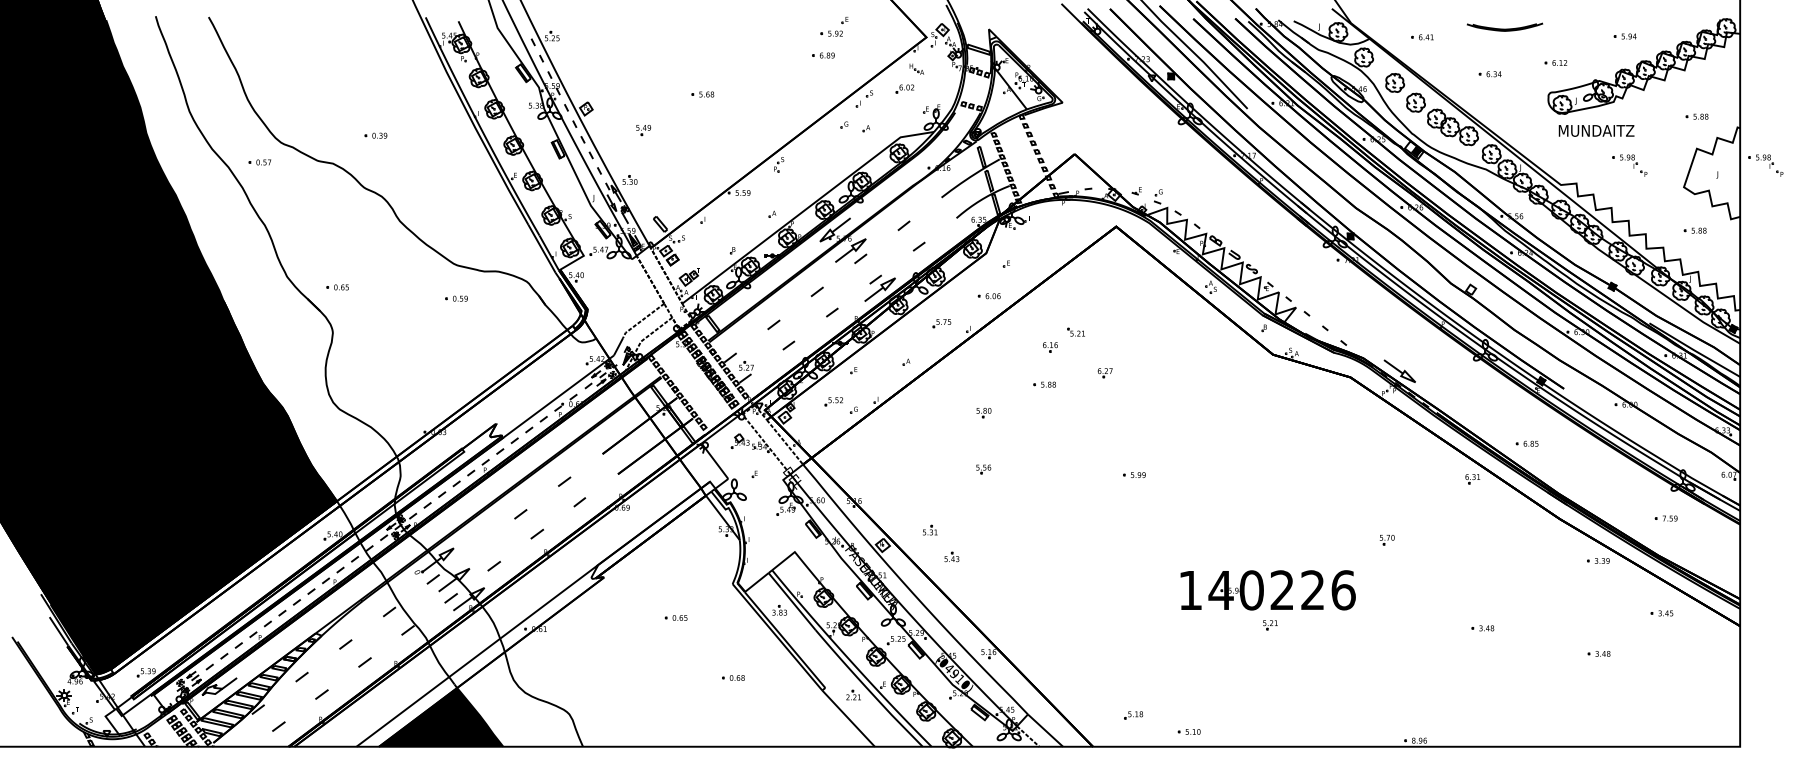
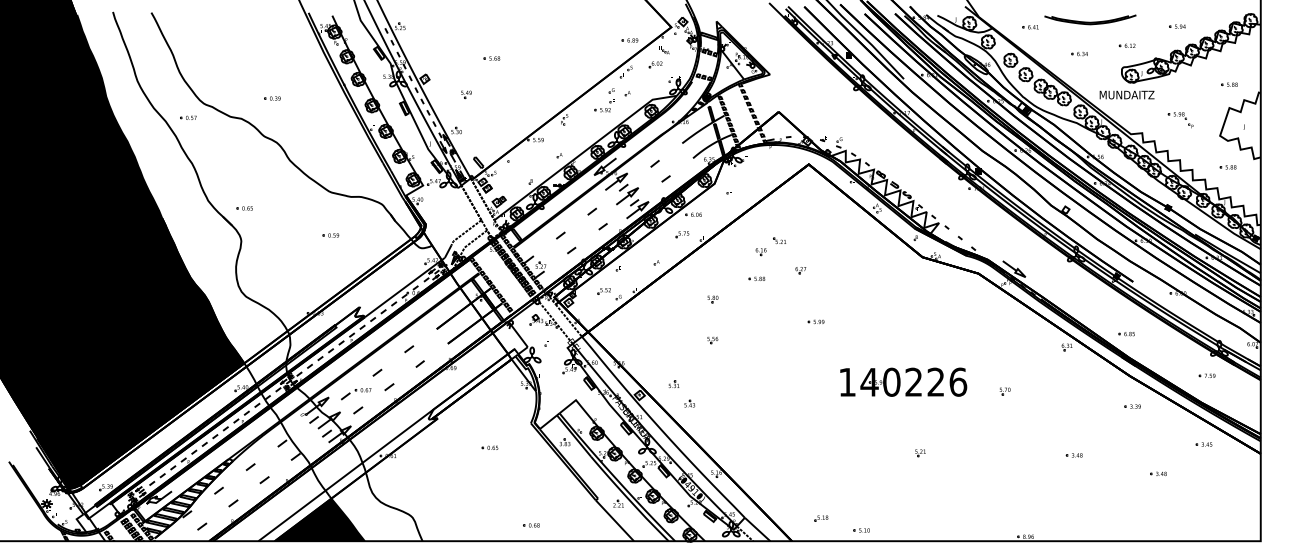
part: (834, 26) -> (604, 104), moved
part: (1504, 27) -> (1090, 20), size x1.67
part: (823, 55) -> (630, 40), moved
part: (702, 94) -> (491, 58), moved
text: (1596, 130) -> (1127, 94), moved
part: (1765, 165) -> (1279, 120), removed
part: (865, 270) -> (627, 196), added
part: (988, 296) -> (693, 215), moved
part: (456, 298) -> (330, 235), moved
part: (1526, 443) -> (1126, 333), moved
part: (1134, 474) -> (816, 321), moved
part: (491, 543) -> (356, 393), added
part: (1598, 560) -> (1132, 406), moved
part: (1267, 590) -> (903, 382), moved
part: (733, 677) -> (531, 525), moved

